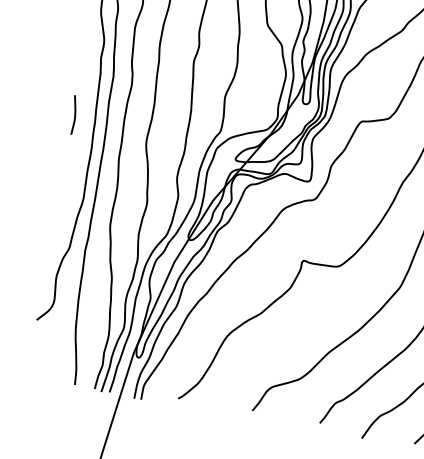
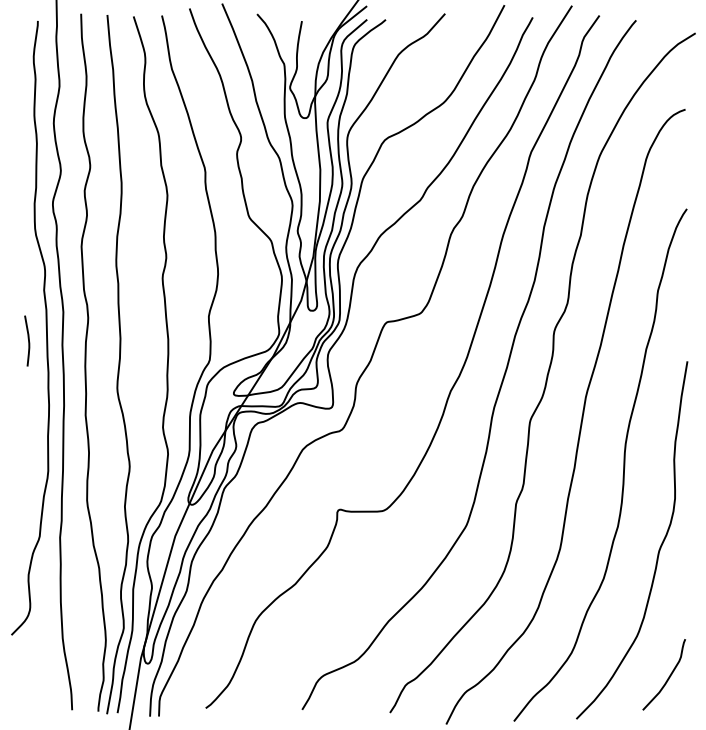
curve: (74, 114) -> (28, 340), moved

